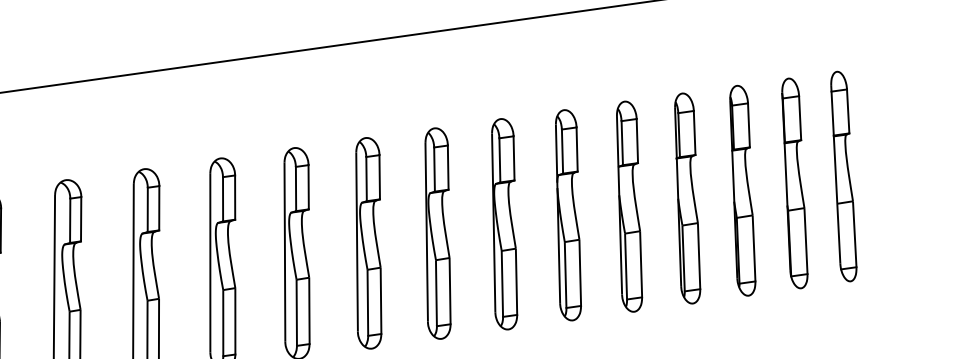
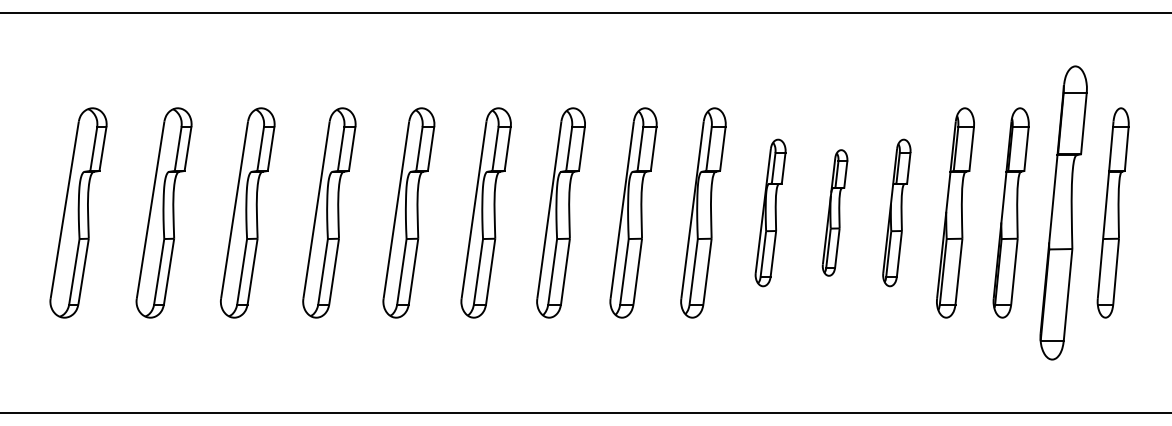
part: (794, 183) -> (1063, 212), size x1.4
part: (629, 206) -> (896, 212), size x0.7
part: (567, 214) -> (834, 212), size x0.6
part: (504, 223) -> (770, 212), size x0.7

